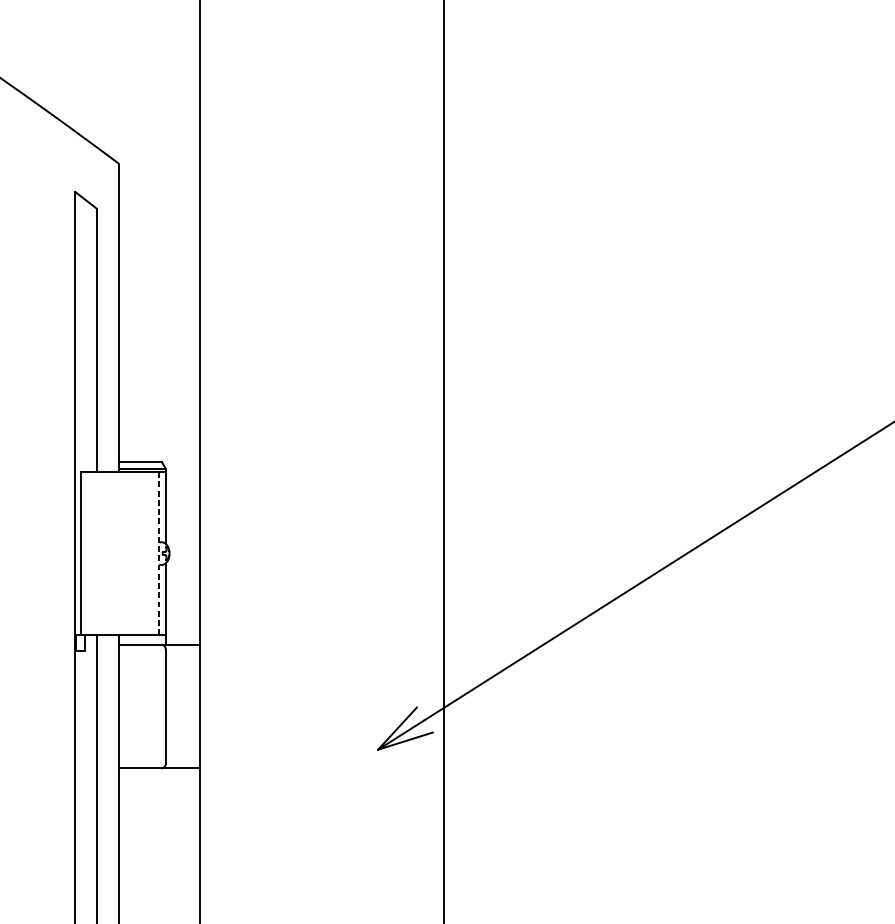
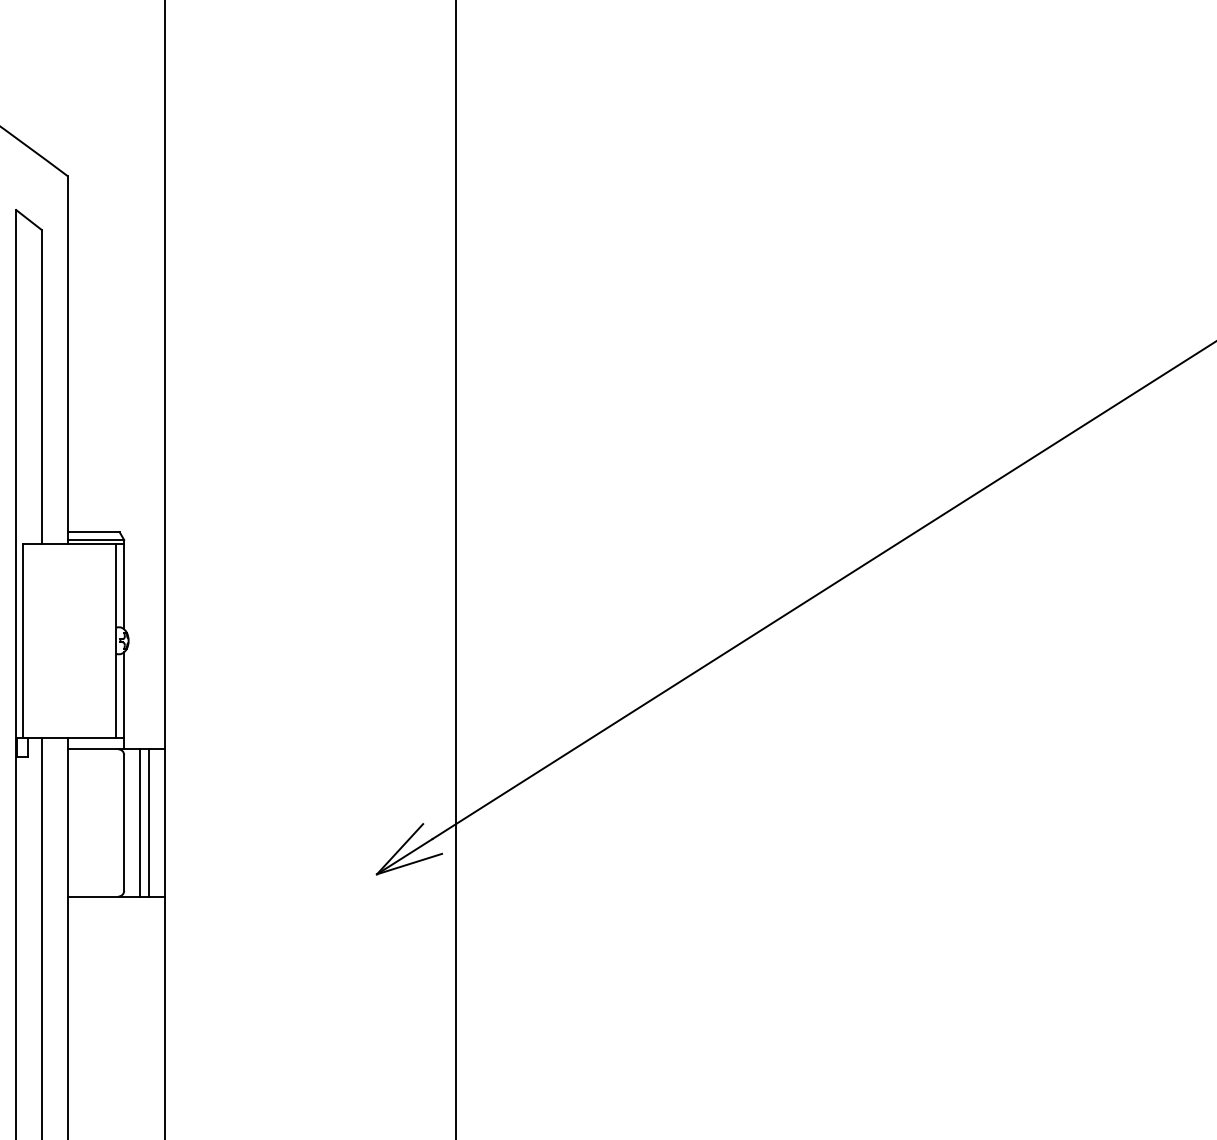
line: (159, 553) -> (116, 640), dashed -> solid
line: (178, 706) -> (139, 822), added
line: (187, 706) -> (149, 822), added

